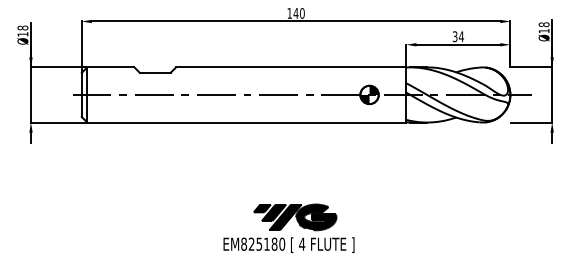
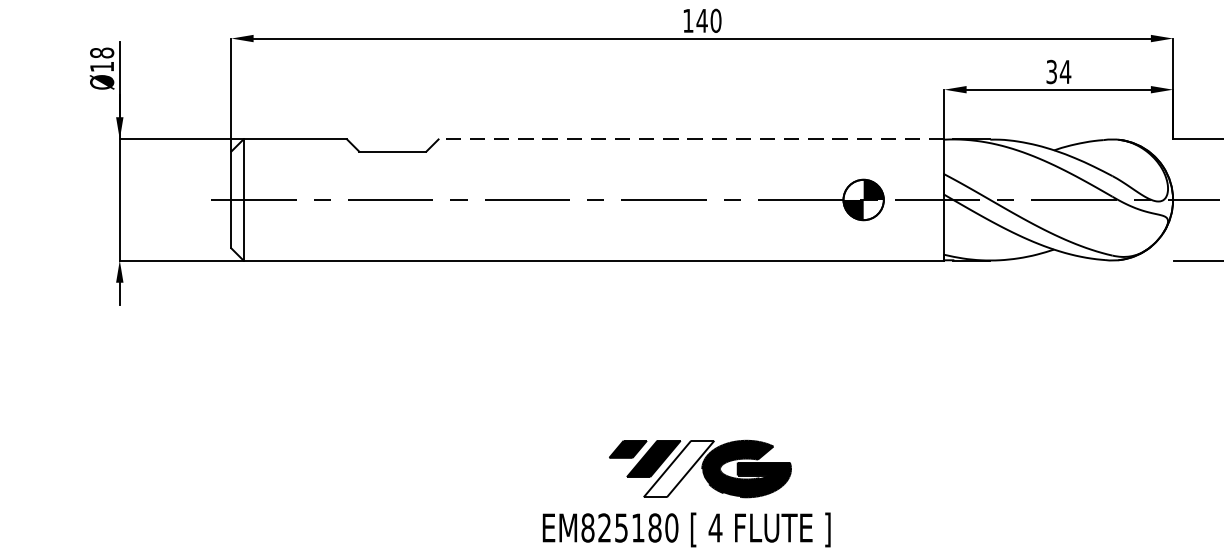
line: (290, 67) -> (689, 139), solid -> dashed
fill: (285, 217) -> (678, 469), removed

